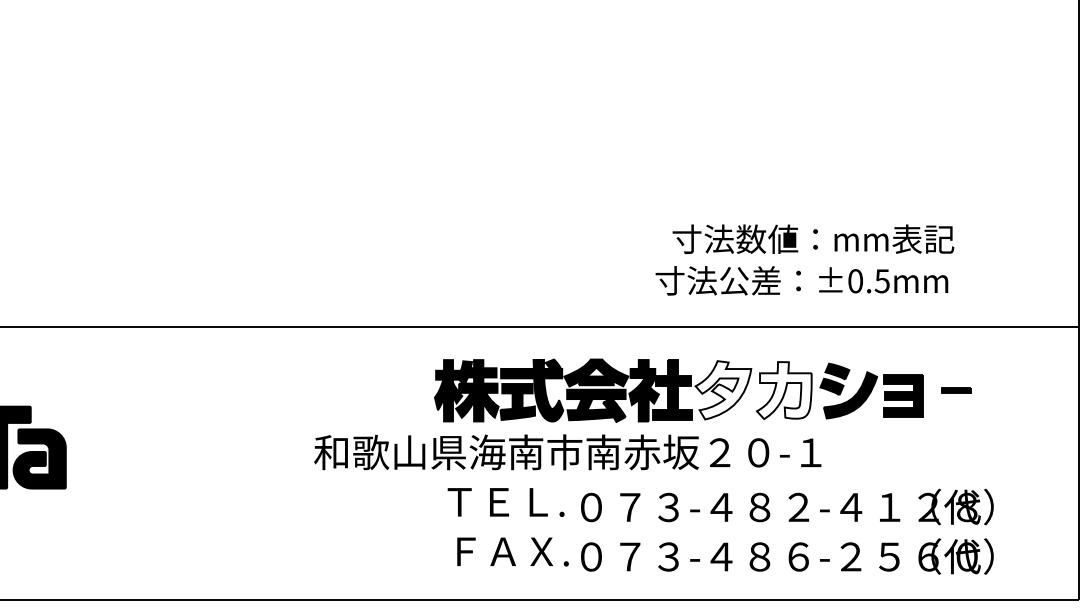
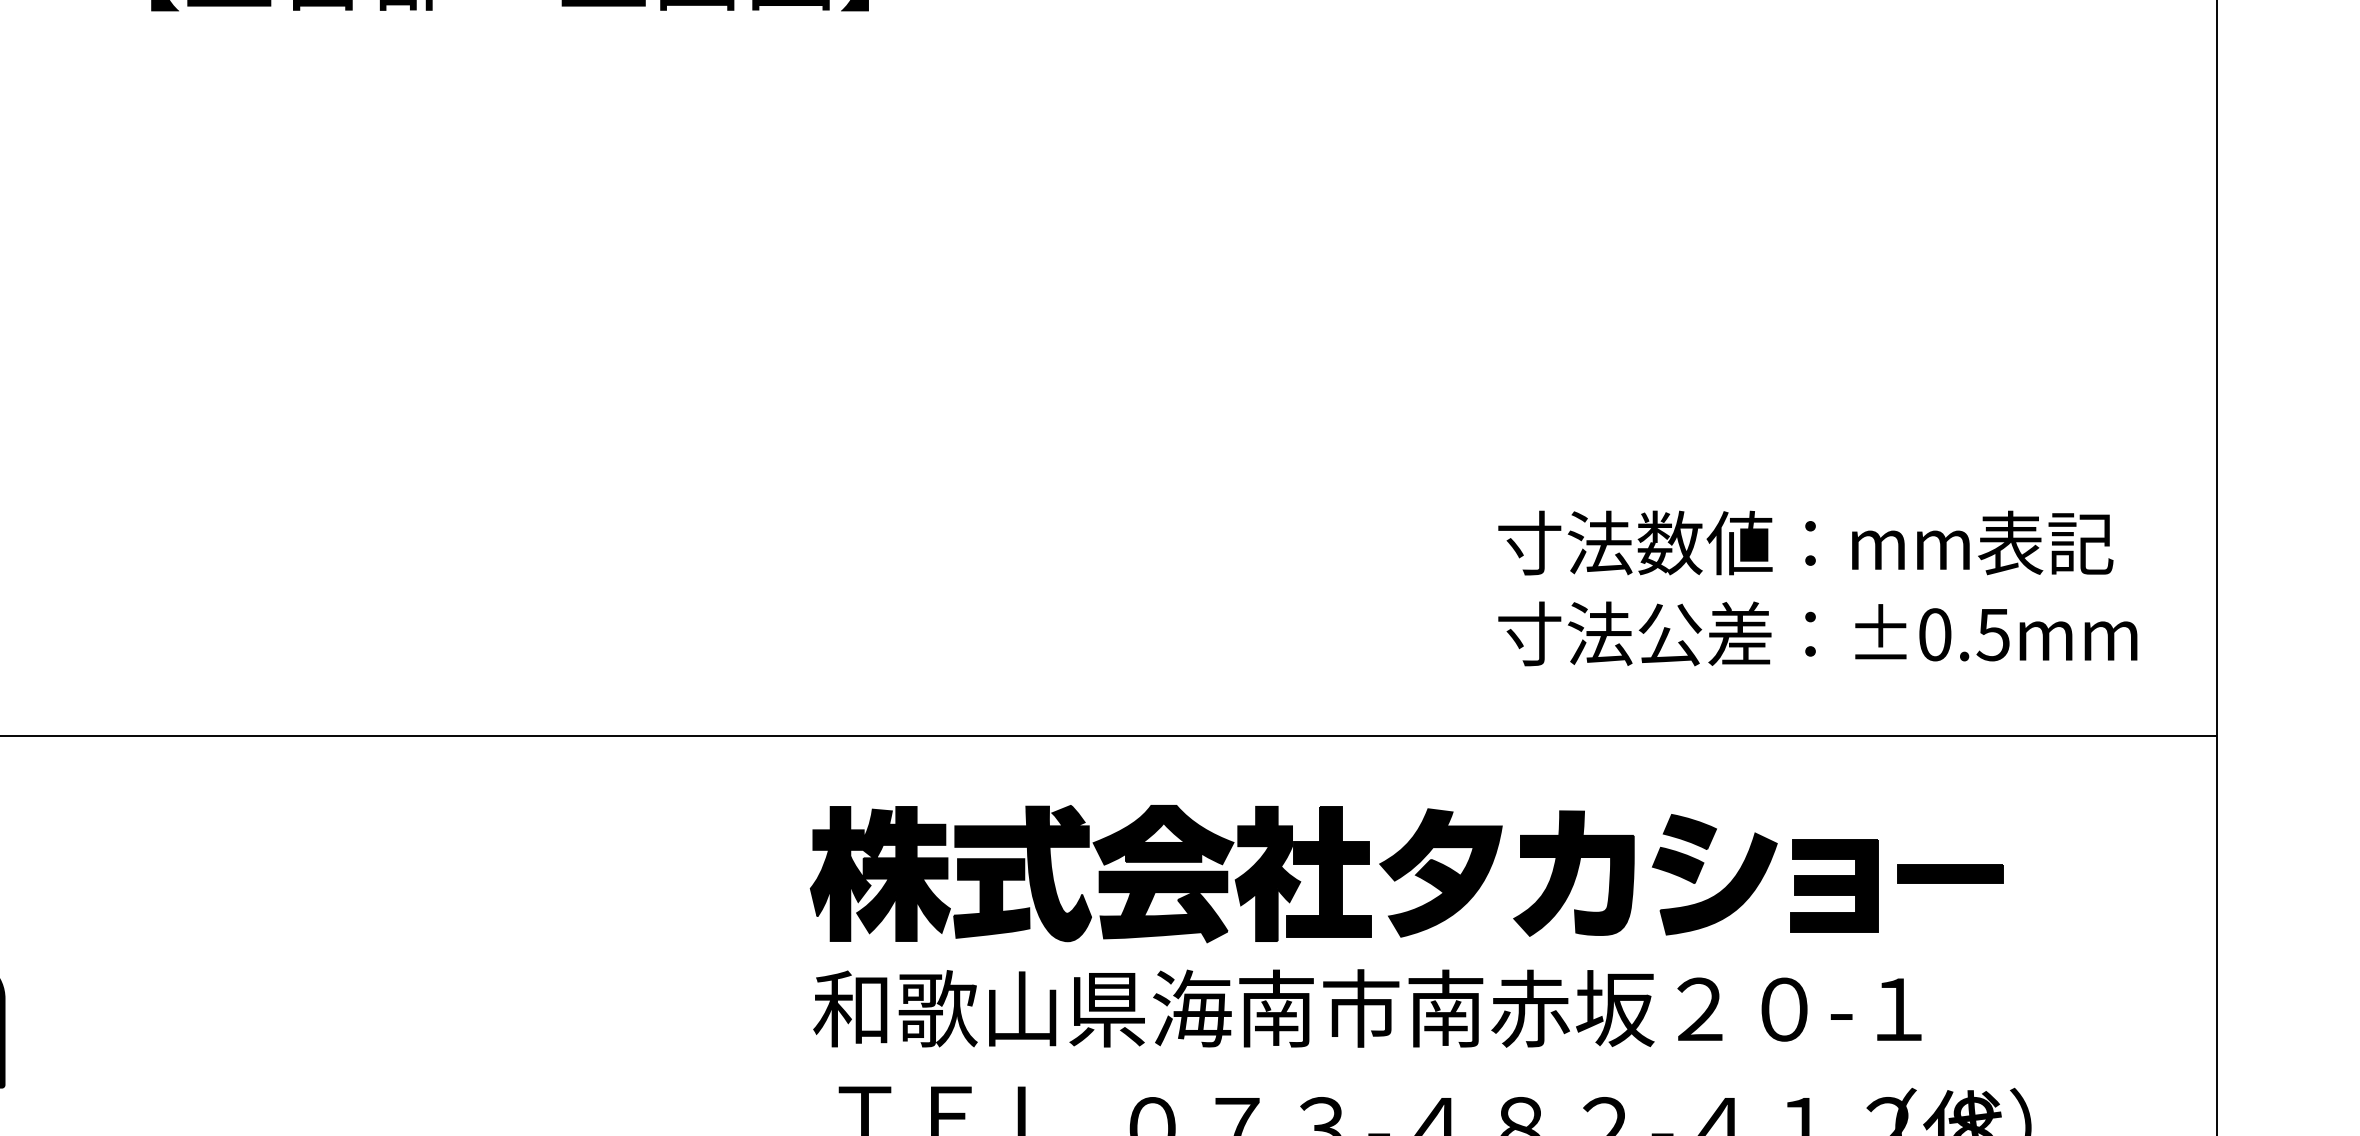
text: (813, 238) -> (1805, 541), moved
text: (801, 280) -> (1816, 633), moved
fill: (723, 390) -> (1441, 873), added
fill: (783, 390) -> (1572, 873), added
part: (956, 390) -> (1950, 873), size x1.67
text: (567, 452) -> (1366, 1008), moved

